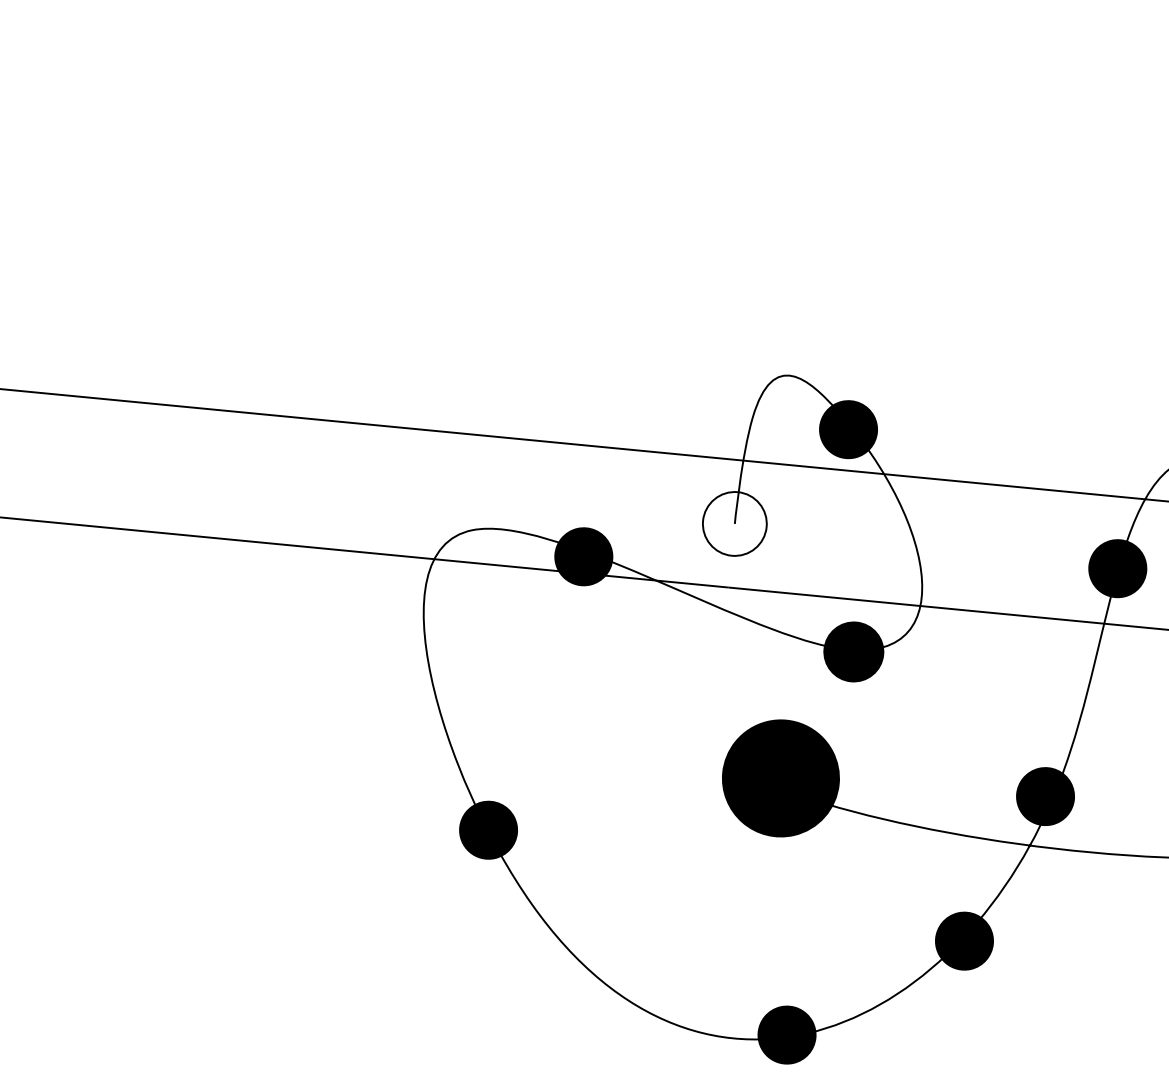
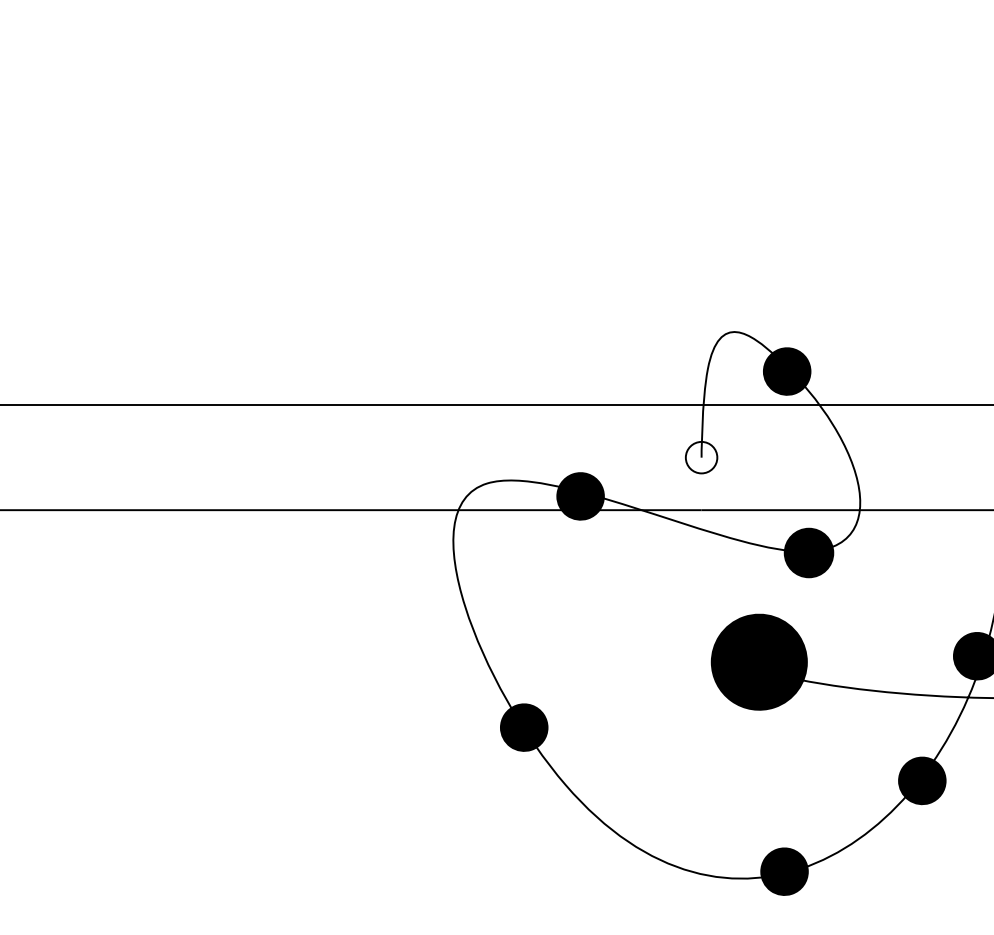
circle: (734, 523) -> (701, 457), size x0.6

